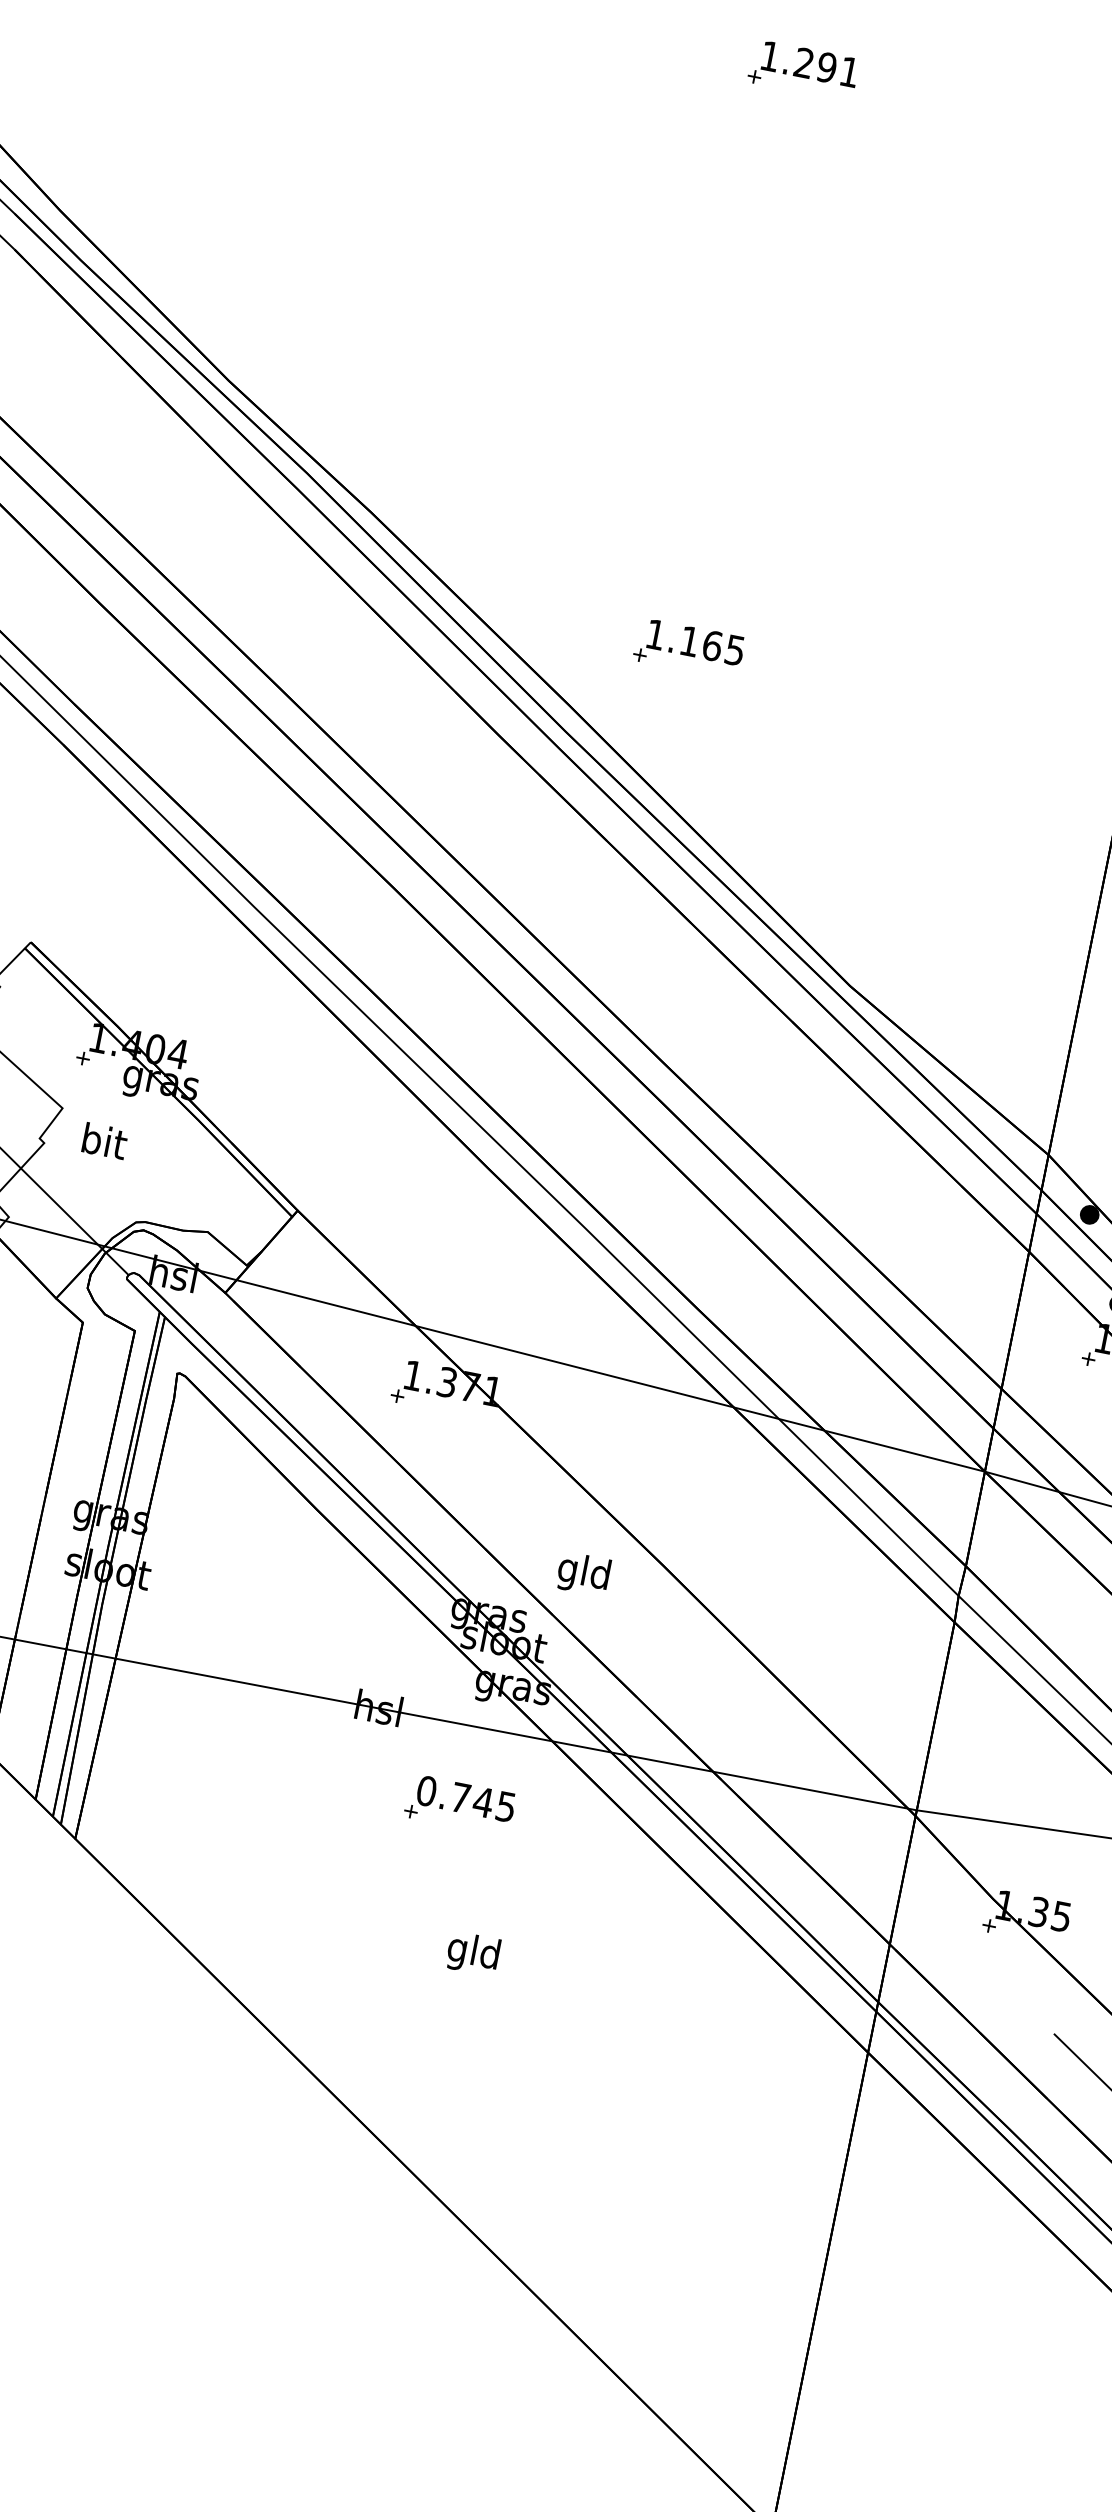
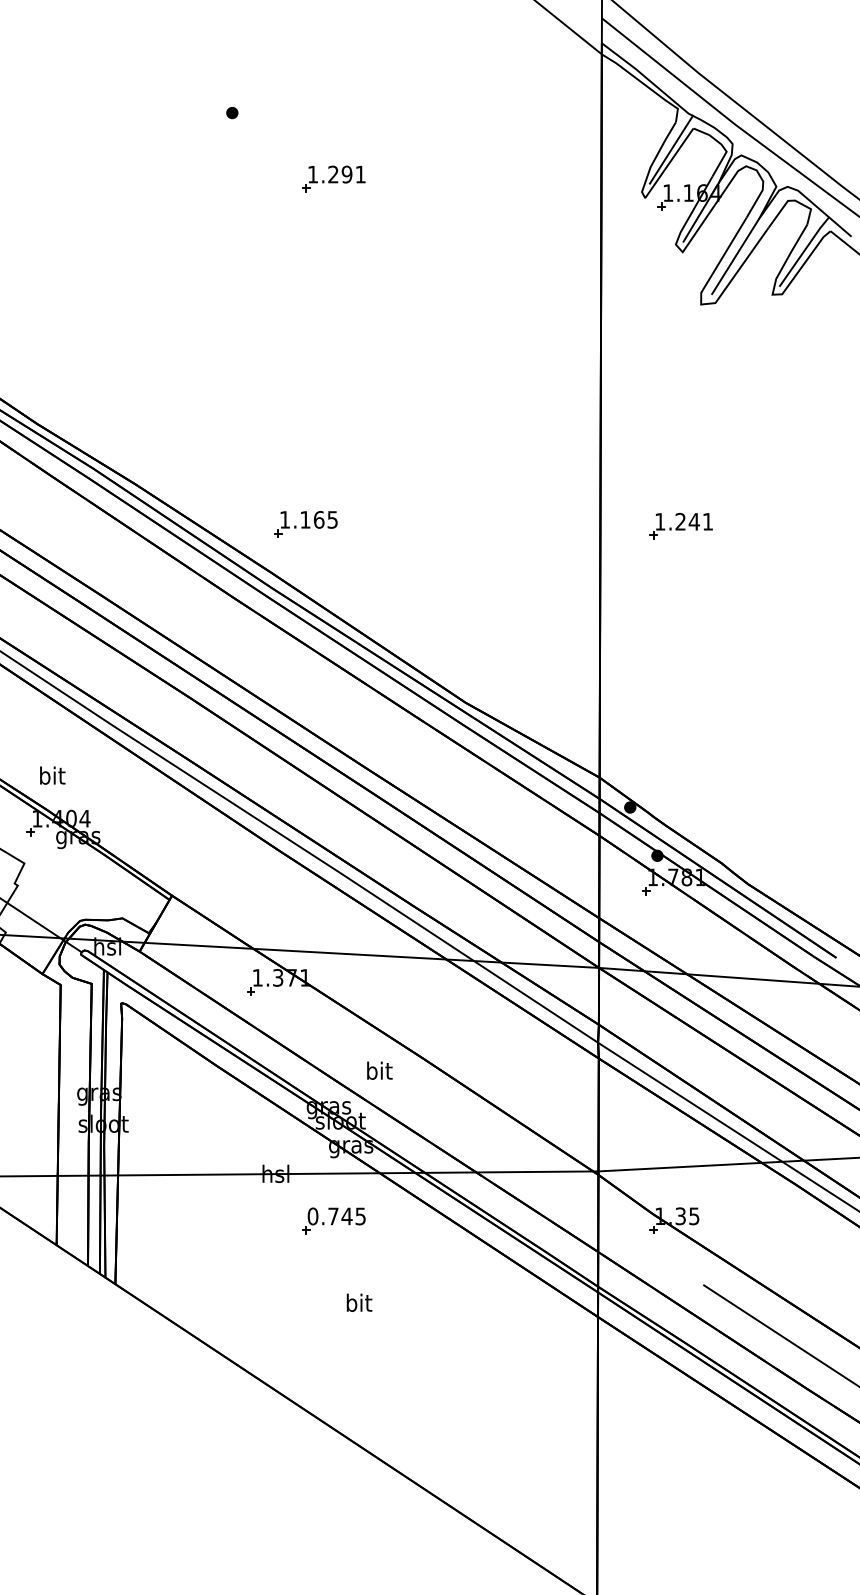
part: (688, 649) -> (305, 524), moved
text: (104, 1140) -> (52, 775), moved
text: (583, 1573) -> (378, 1072), gld -> bit
text: (473, 1952) -> (358, 1304), gld -> bit

